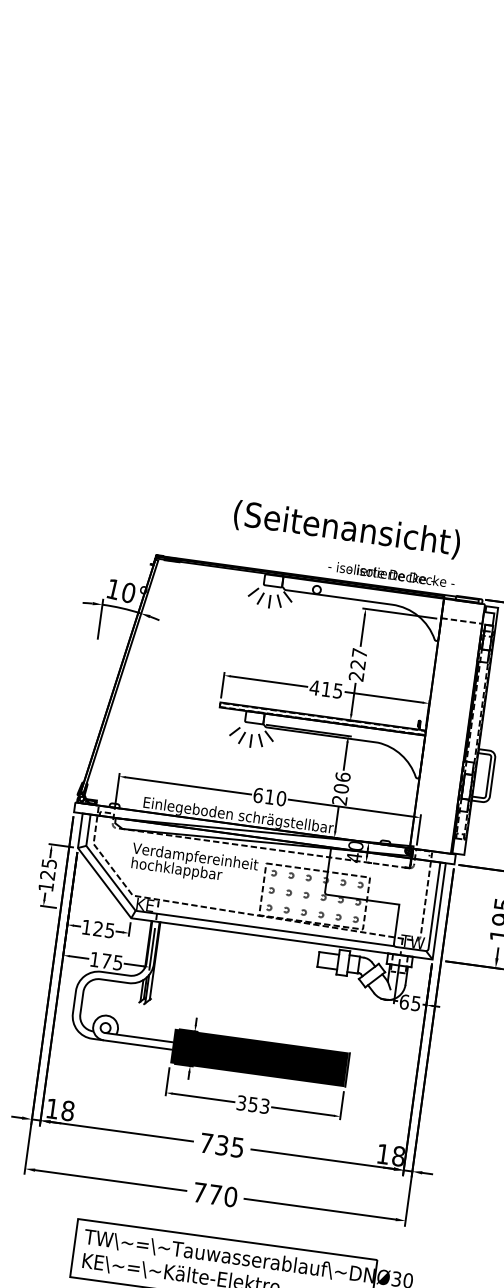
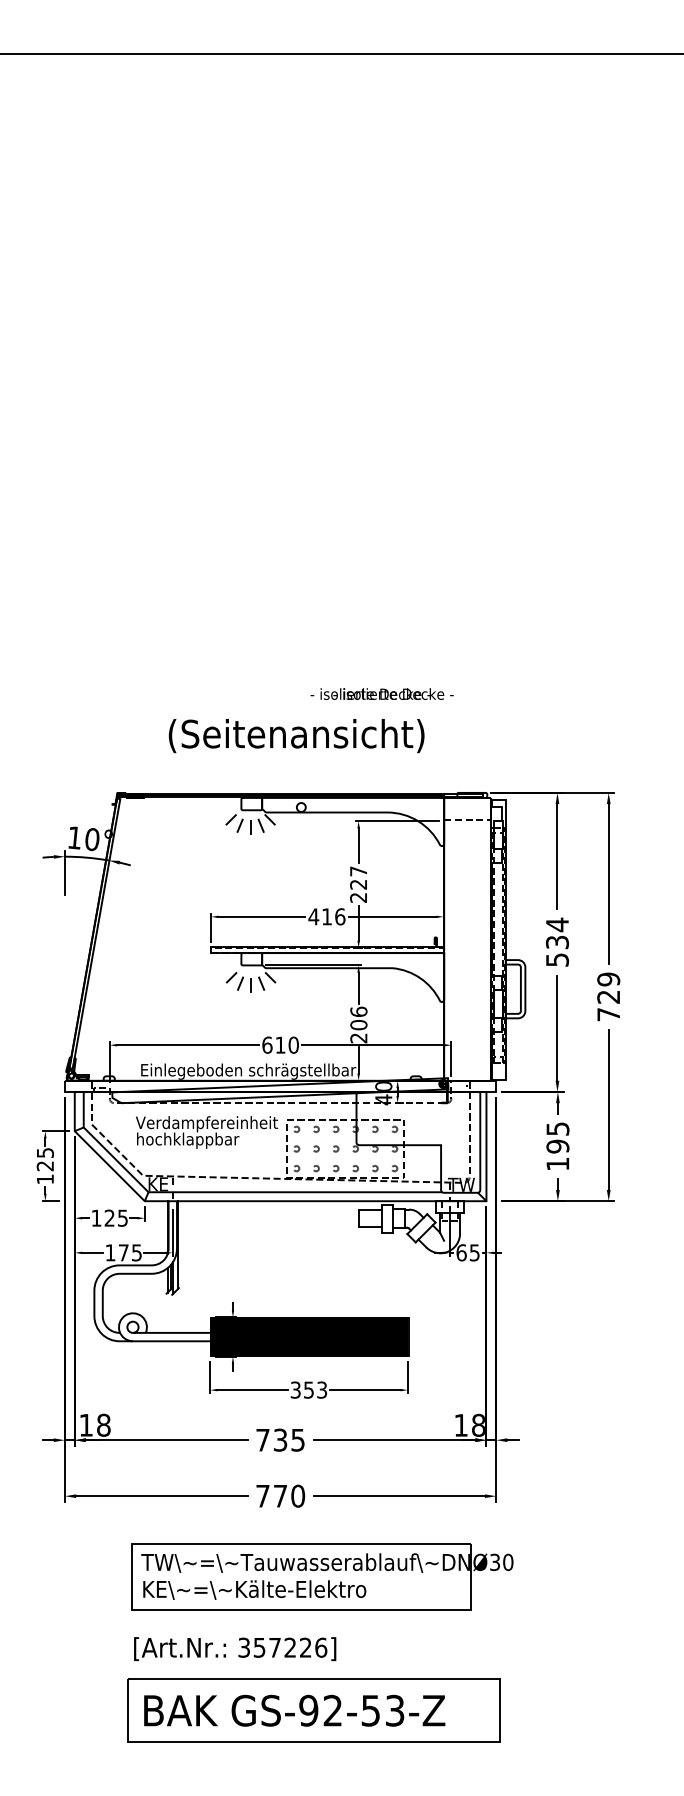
text: (346, 530) -> (296, 736), moved
text: (391, 573) -> (381, 693), moved
text: (338, 690) -> (340, 916), 415 -> 416

